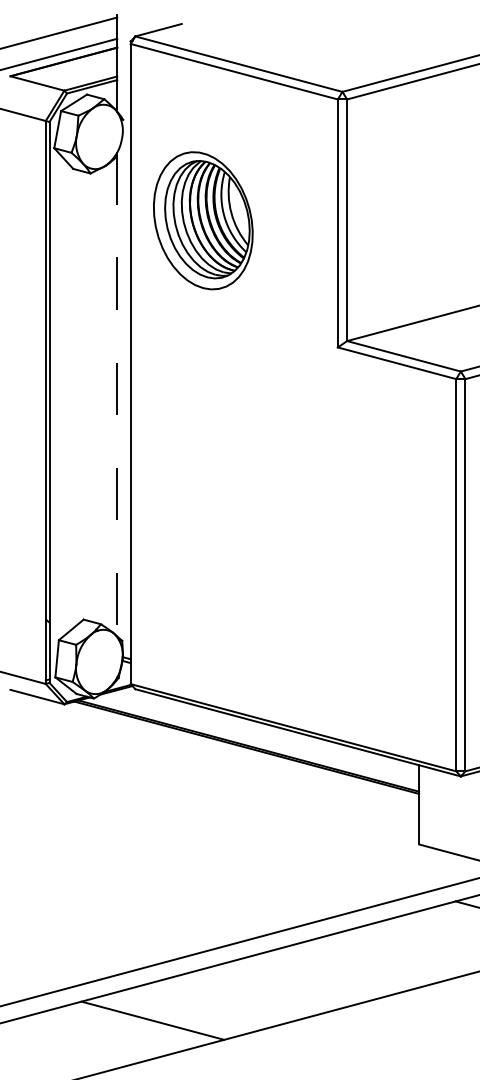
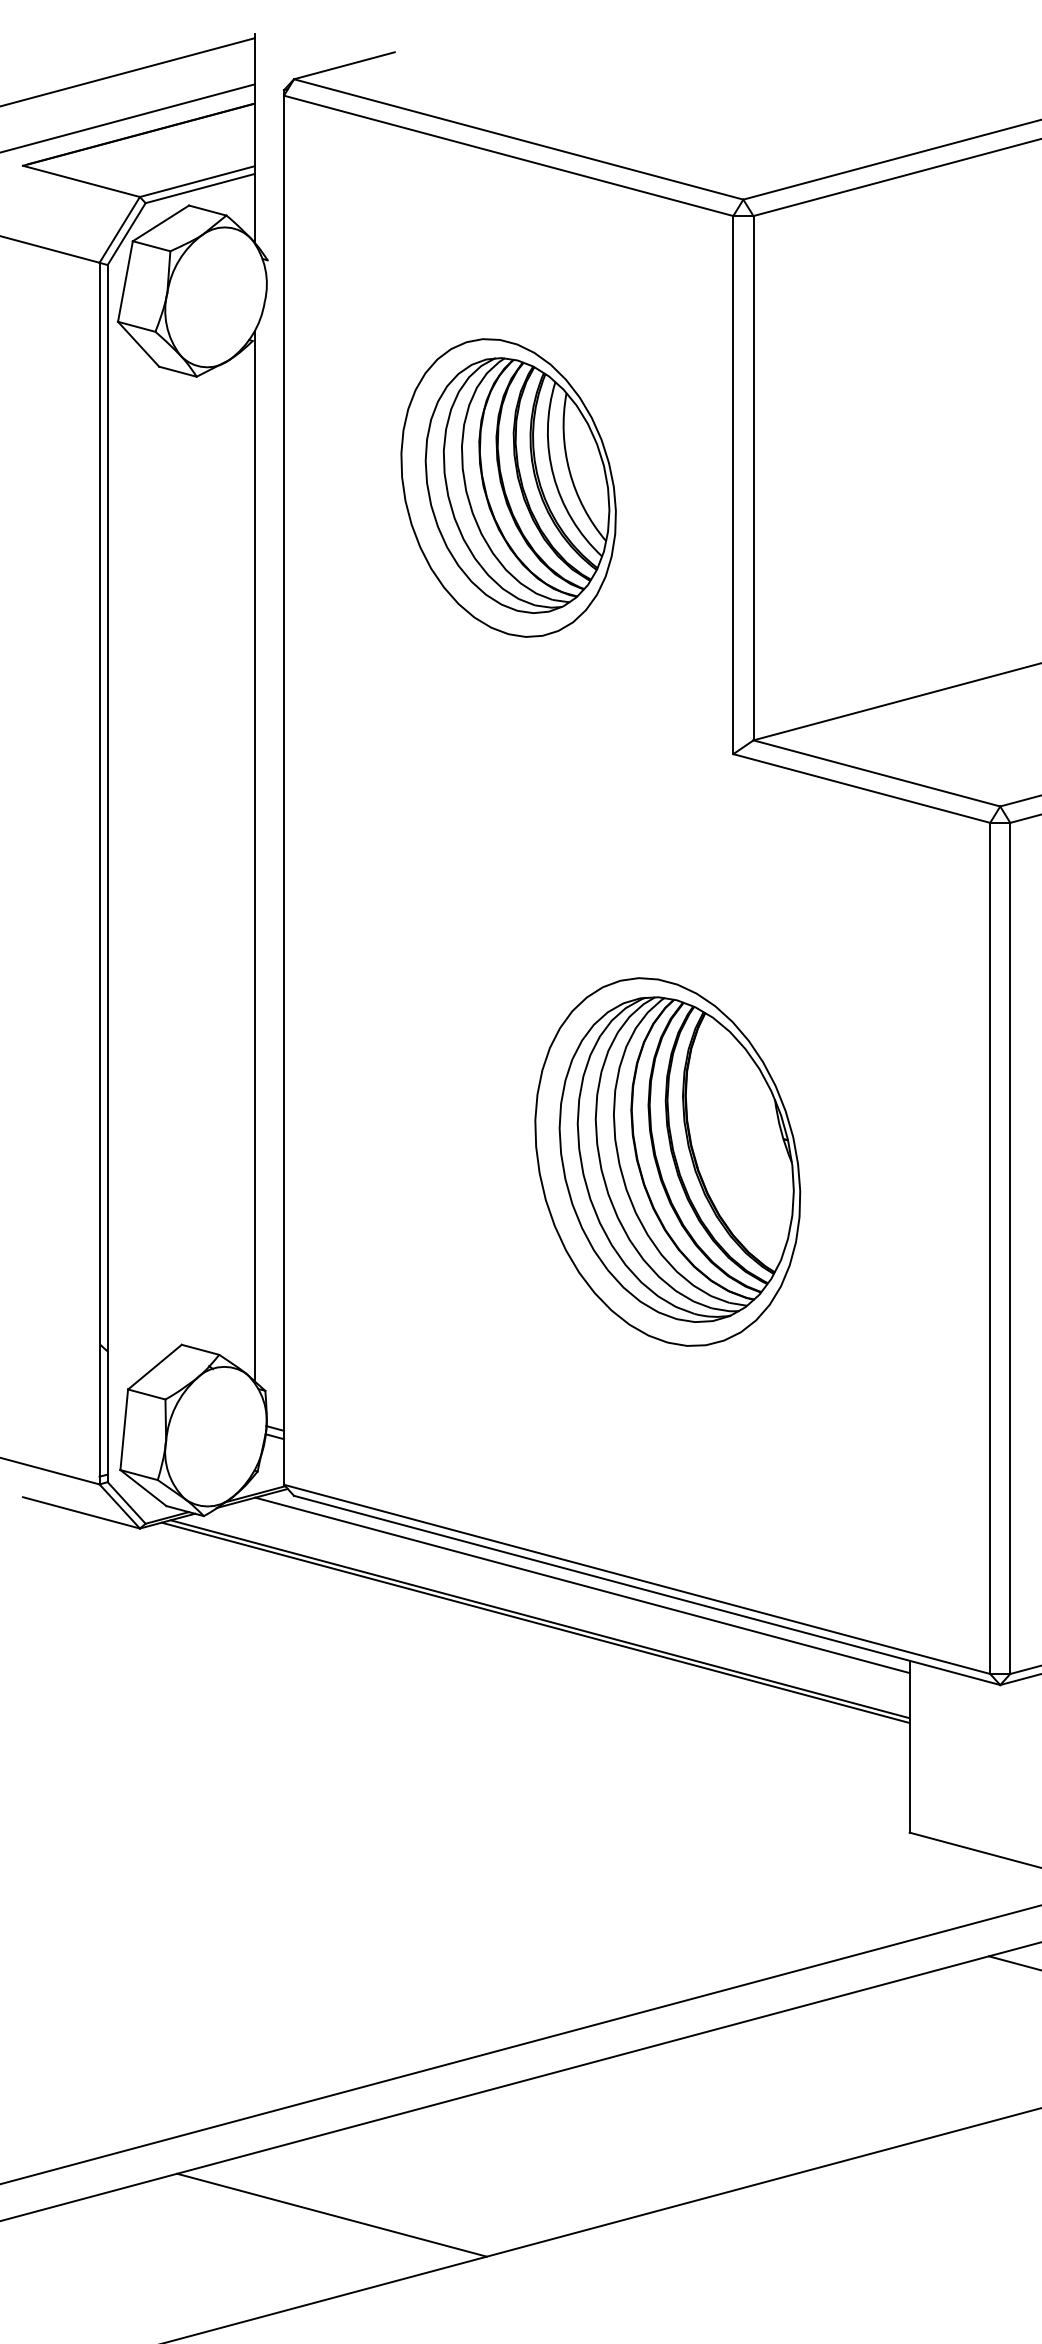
part: (203, 220) -> (509, 487), moved
line: (117, 394) -> (255, 856), dashed -> solid
part: (307, 534) -> (667, 1160), added
line: (268, 730) -> (582, 1585), added

